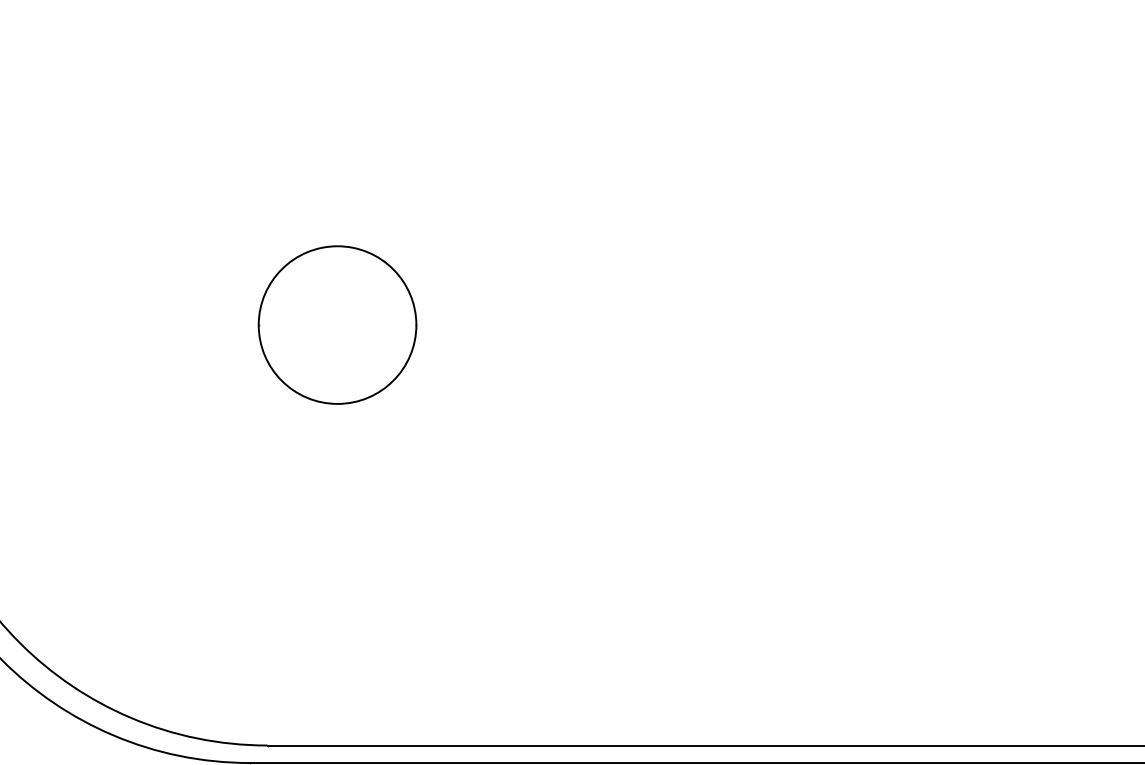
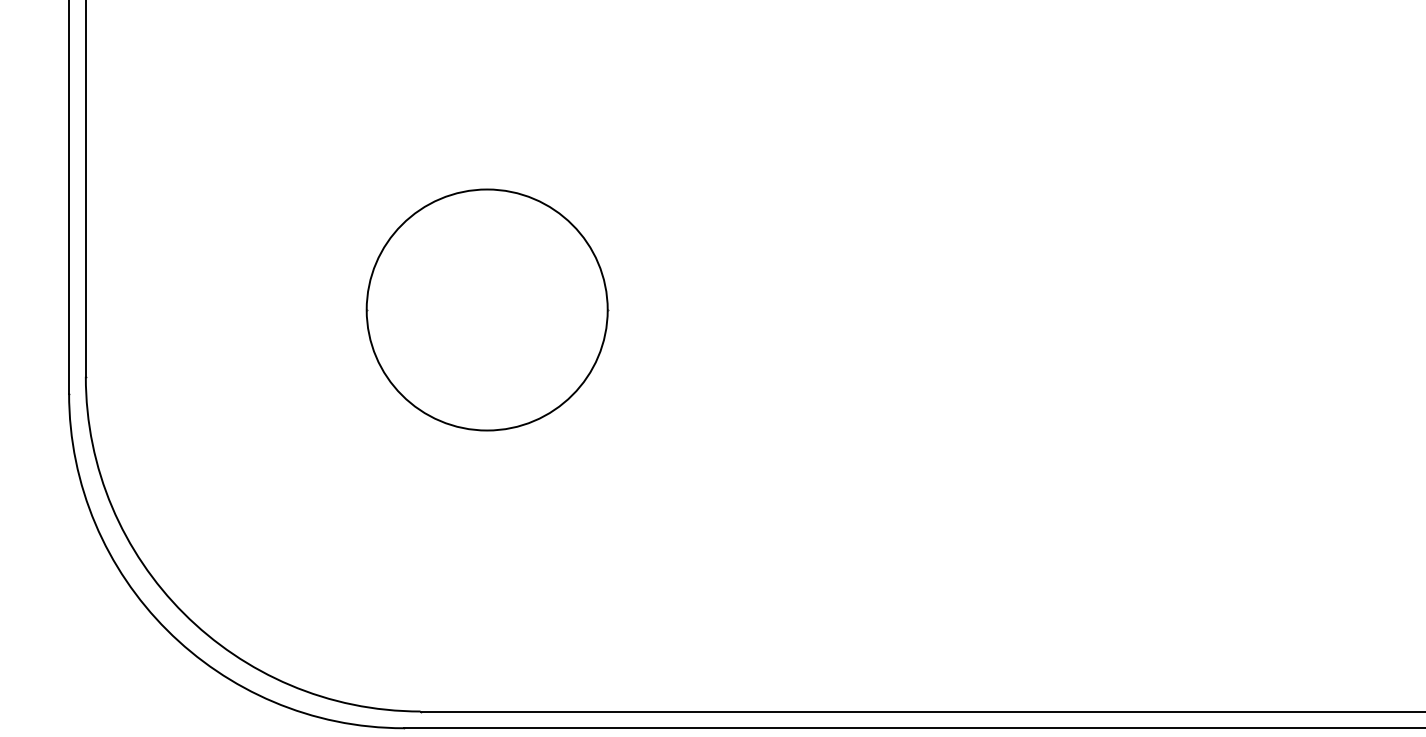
part: (337, 324) -> (487, 309), size x1.6

